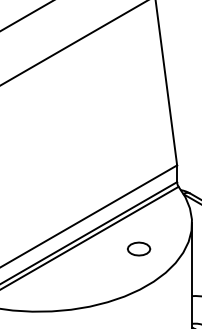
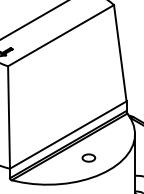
part: (138, 248) -> (88, 157), moved

